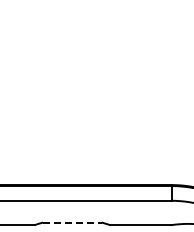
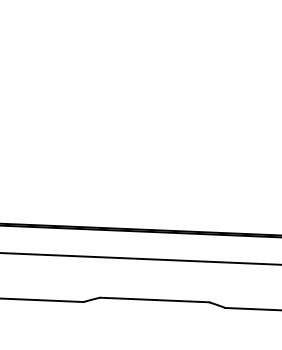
line: (72, 222) -> (154, 299), dashed -> solid

